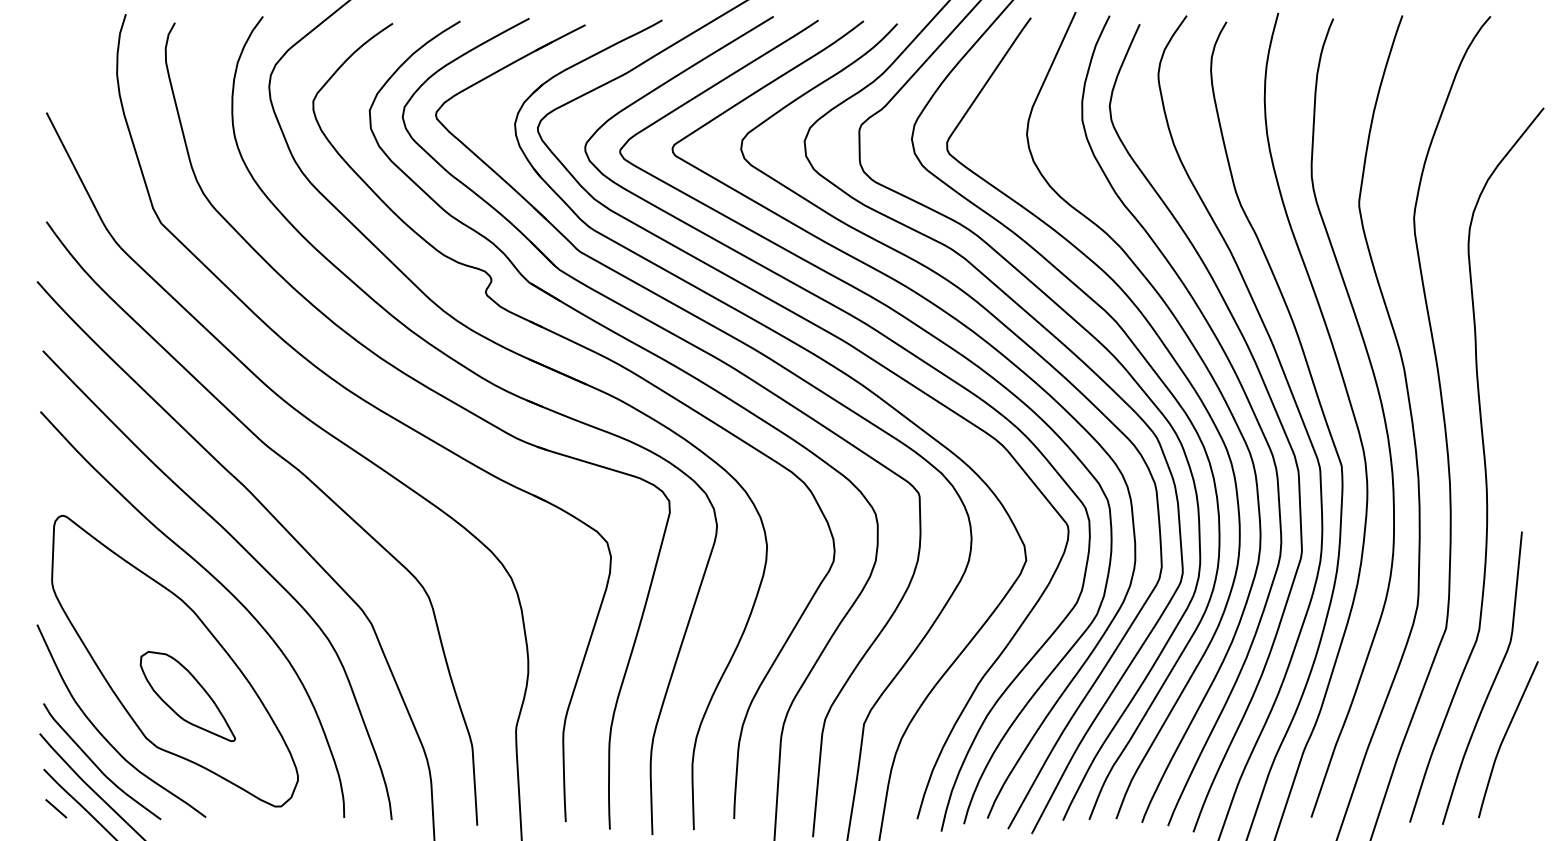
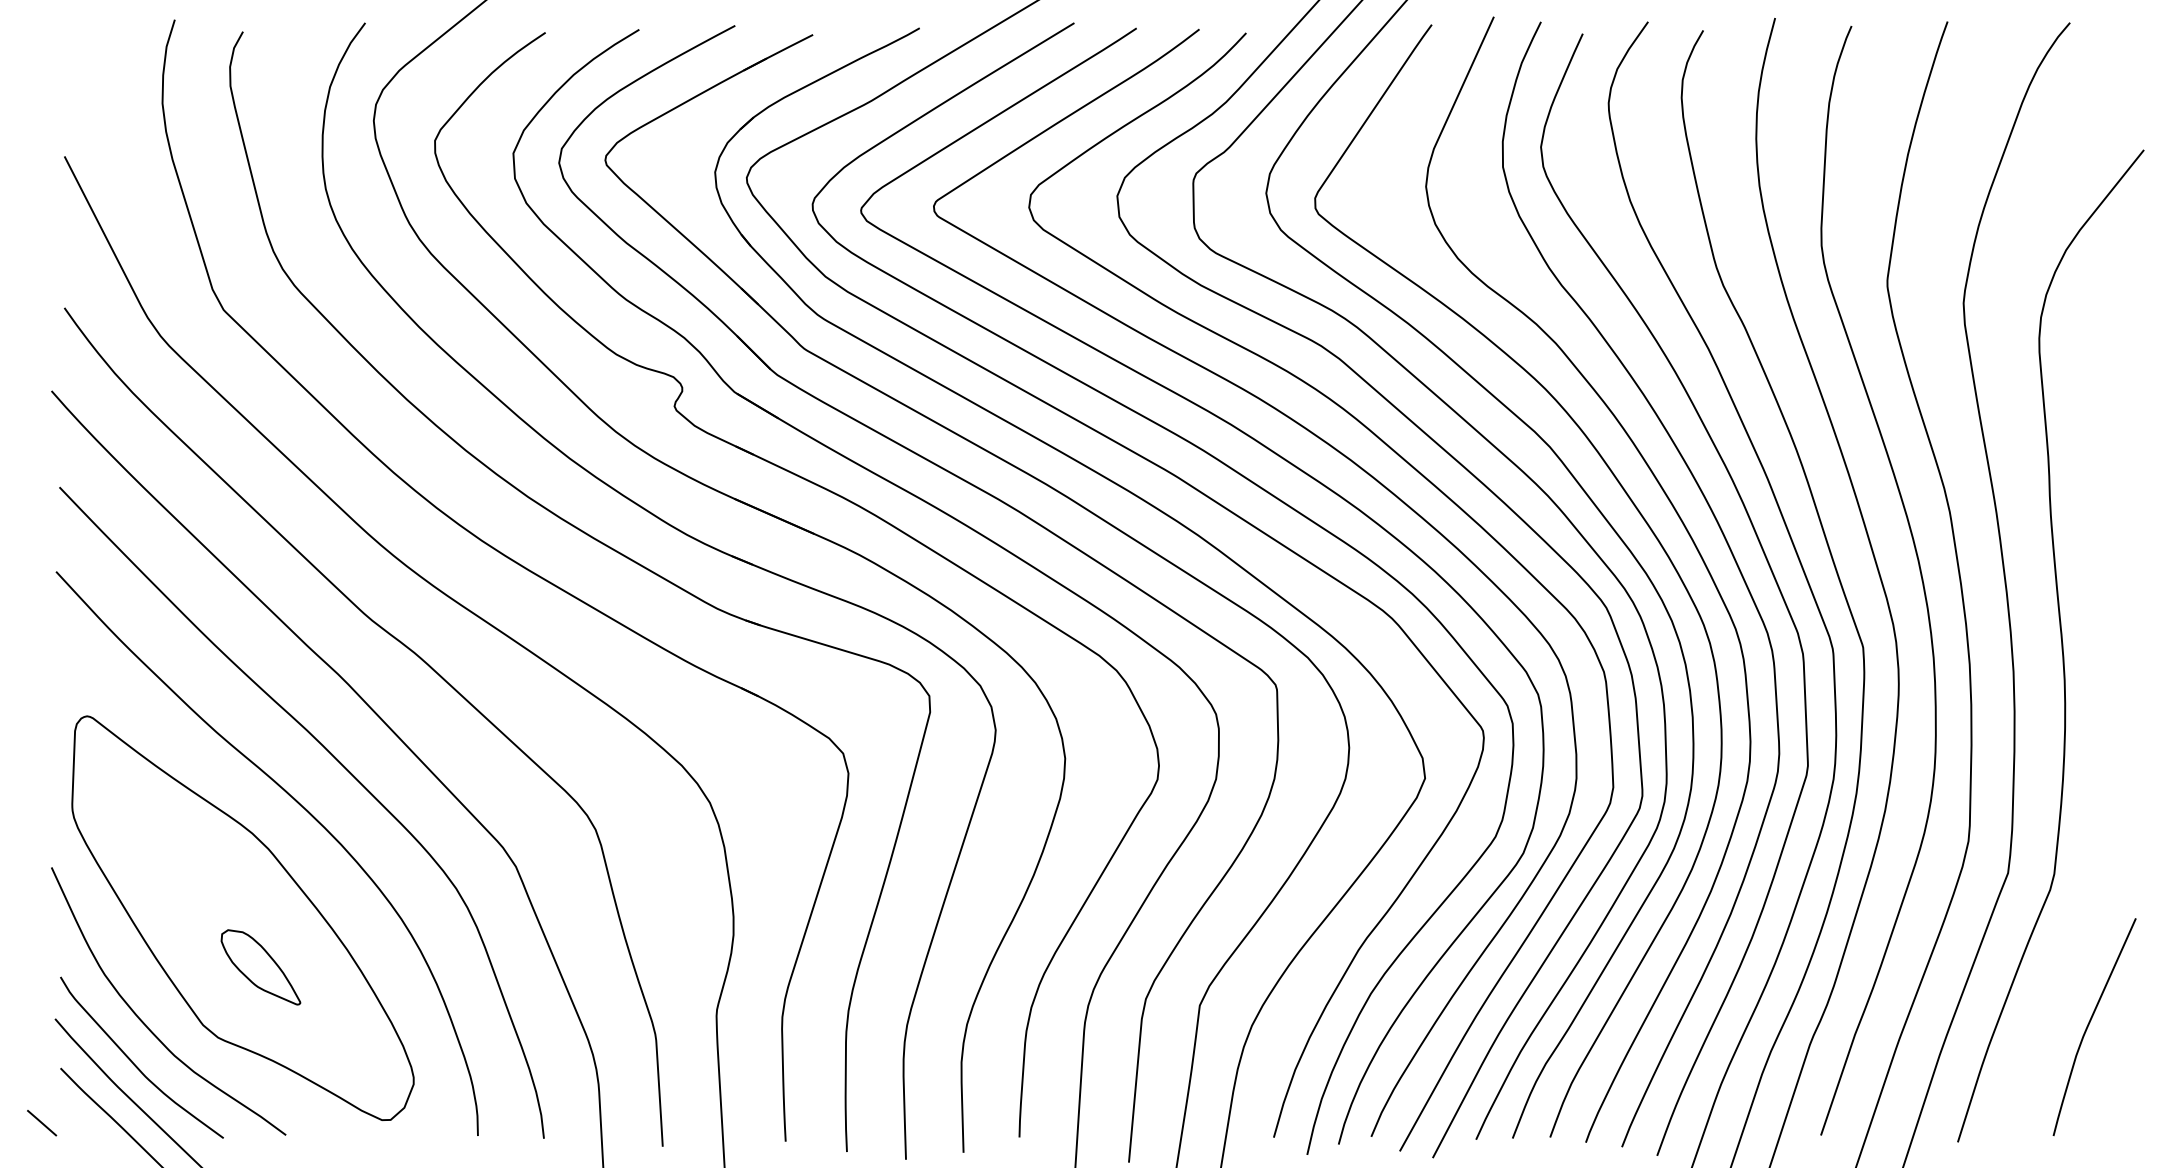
curve: (1492, 682) -> (2072, 948), removed
part: (187, 696) -> (260, 967), size x0.6
line: (56, 808) -> (42, 1123), moved

